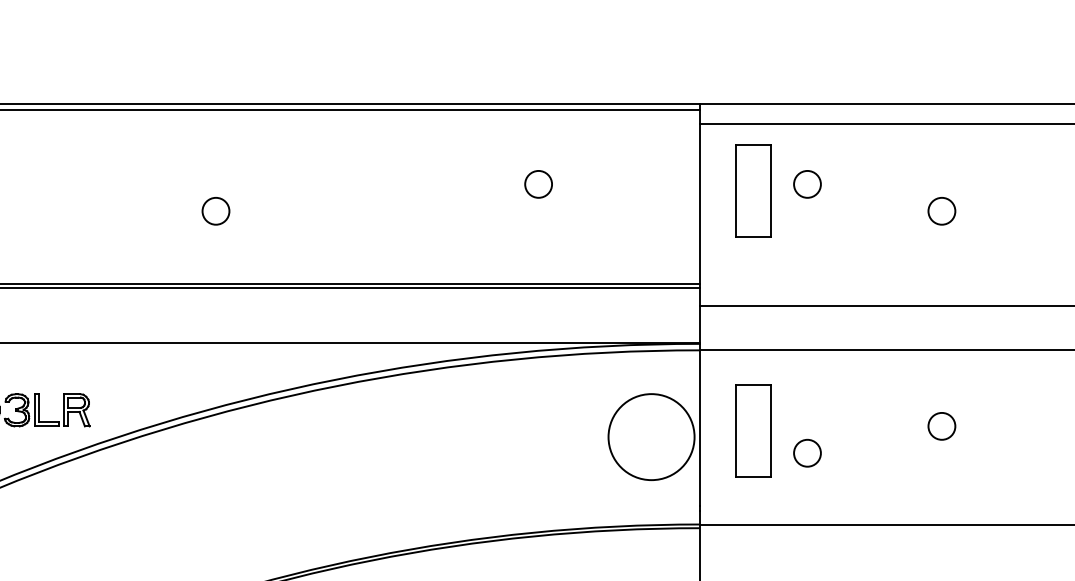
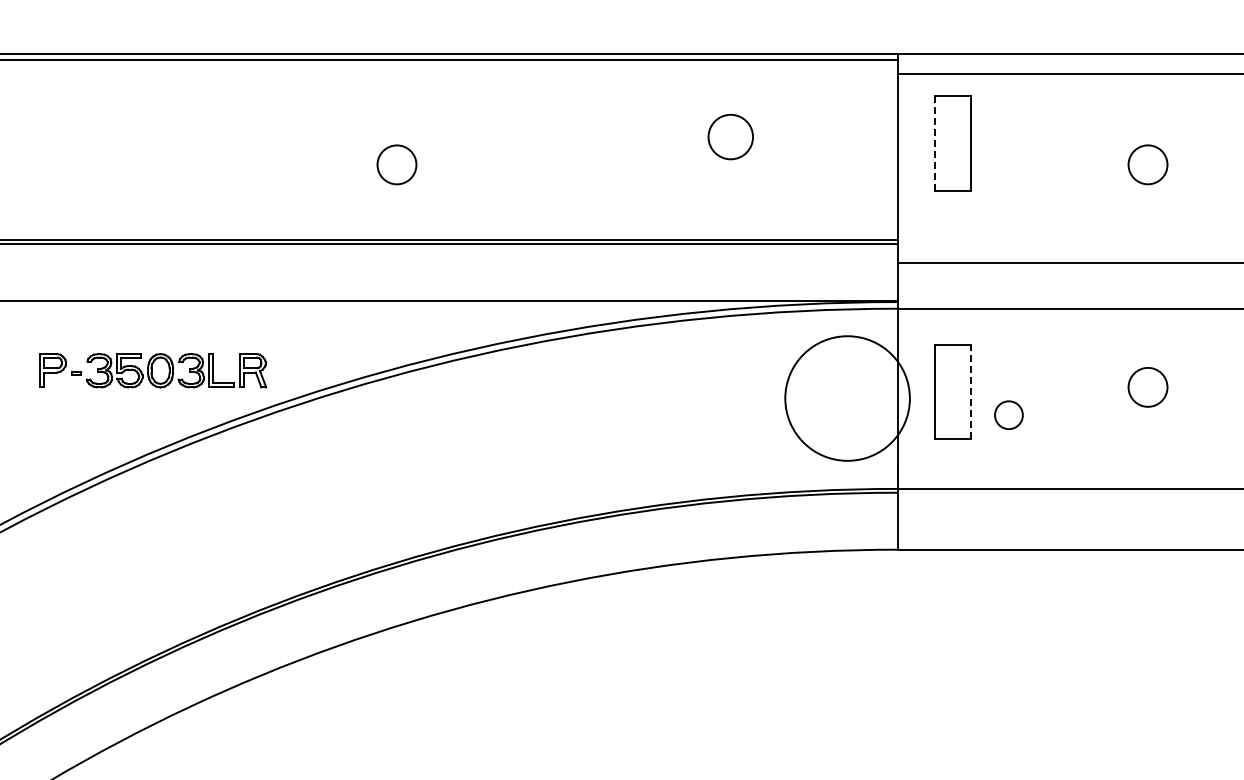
circle: (538, 183) -> (730, 136), size x1.6
circle: (807, 183) -> (1008, 136), removed
line: (736, 191) -> (935, 144), solid -> dashed
circle: (215, 210) -> (396, 164), size x1.4
circle: (941, 210) -> (1147, 164), size x1.4
circle: (941, 426) -> (1147, 387), size x1.4
line: (771, 430) -> (971, 391), solid -> dashed
circle: (651, 437) -> (847, 398), size x1.4

